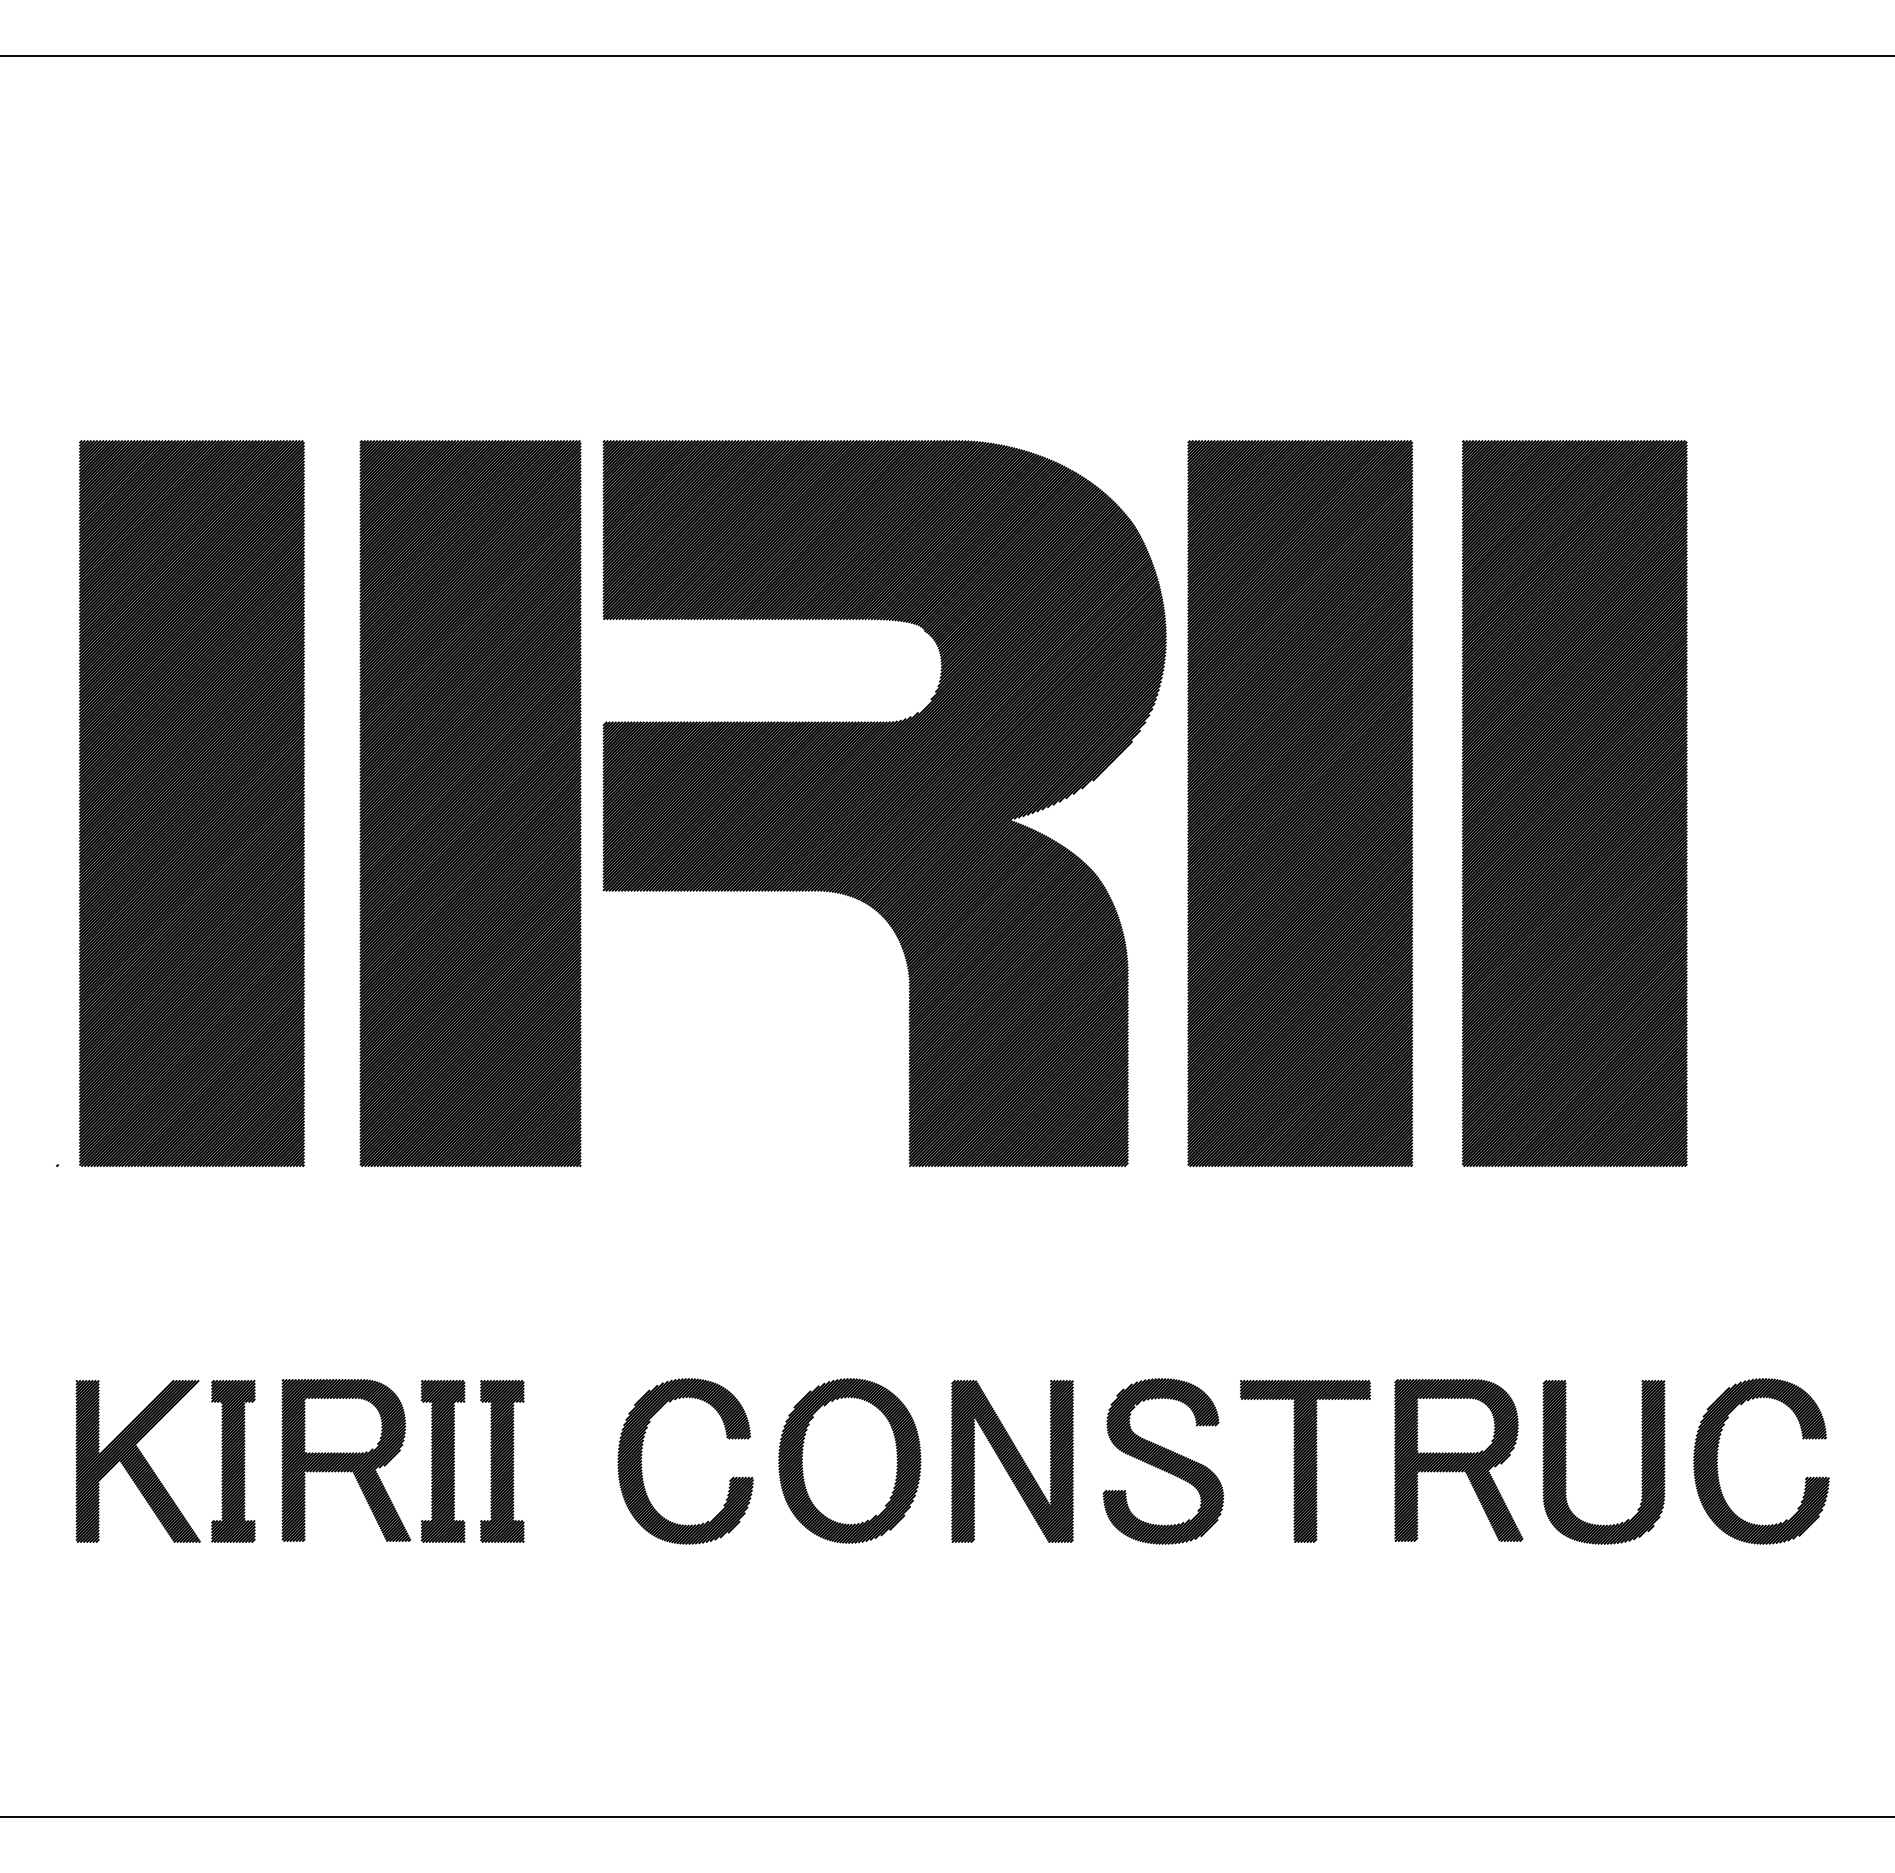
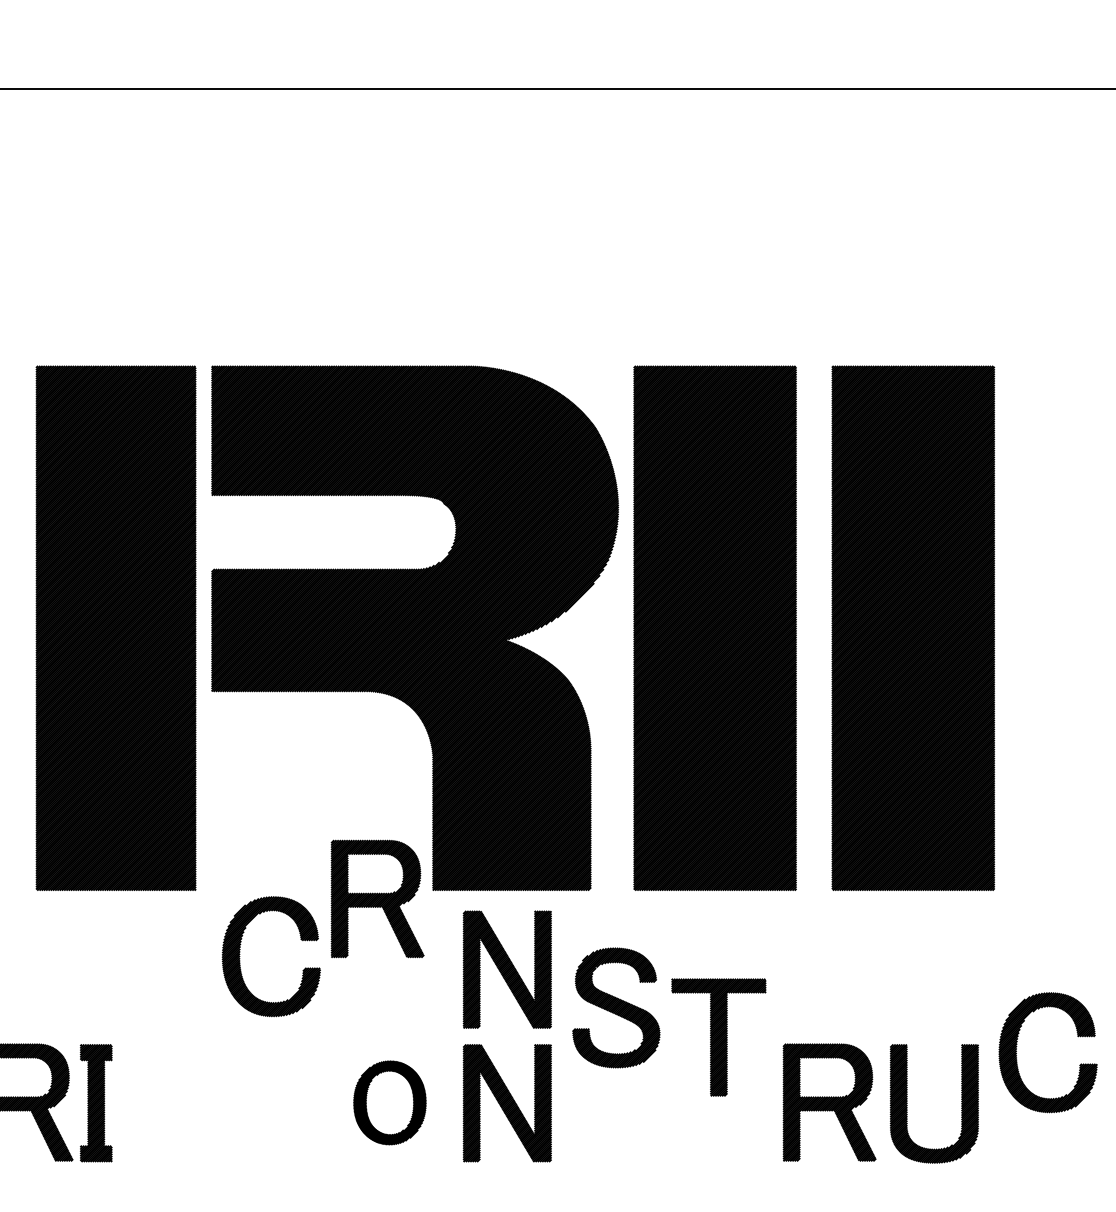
part: (832, 1178) -> (377, 898), added
part: (1012, 1276) -> (507, 969), added
part: (849, 1460) -> (389, 1102), size x0.7
part: (502, 1461) -> (139, 1103), removed
part: (642, 1461) -> (240, 956), moved
part: (1163, 1461) -> (616, 1007), moved
part: (1305, 1461) -> (718, 1037), moved
part: (1718, 1468) -> (1017, 1057), moved

